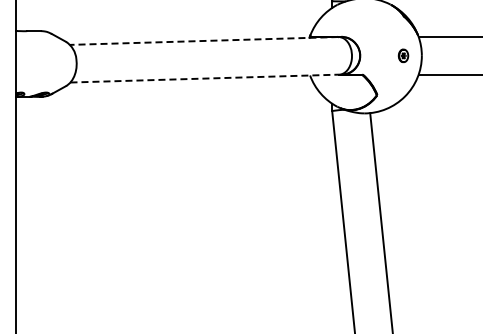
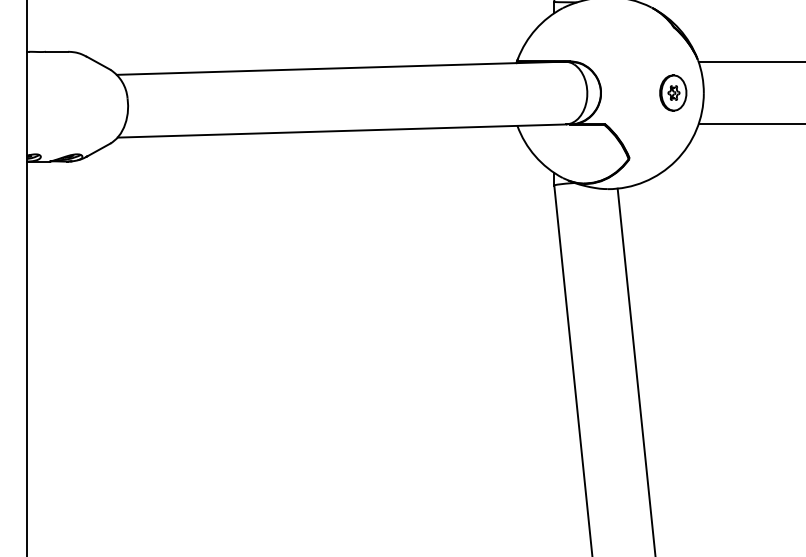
line: (203, 40) -> (339, 67), dashed -> solid
part: (403, 55) -> (673, 92), size x1.67
line: (205, 78) -> (342, 130), dashed -> solid

